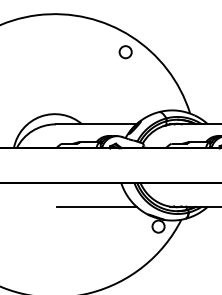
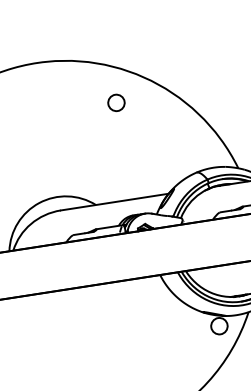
circle: (125, 52) -> (116, 103), moved
line: (96, 206) -> (132, 312), removed

